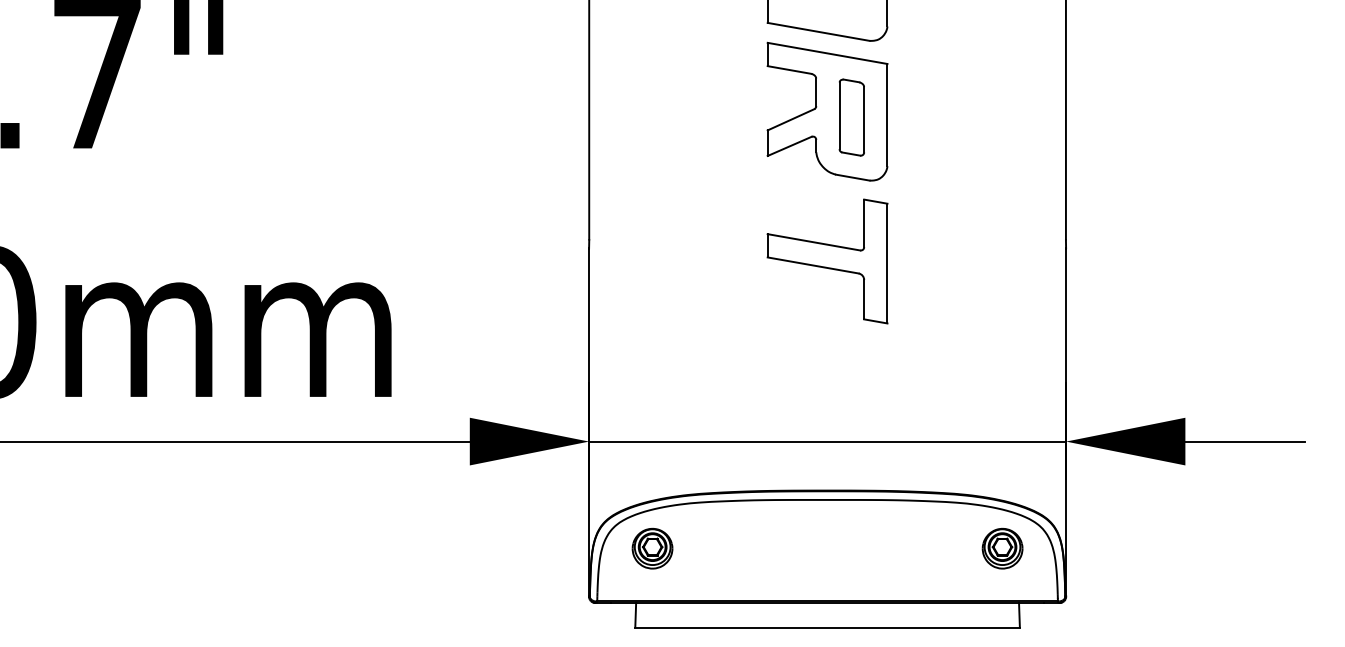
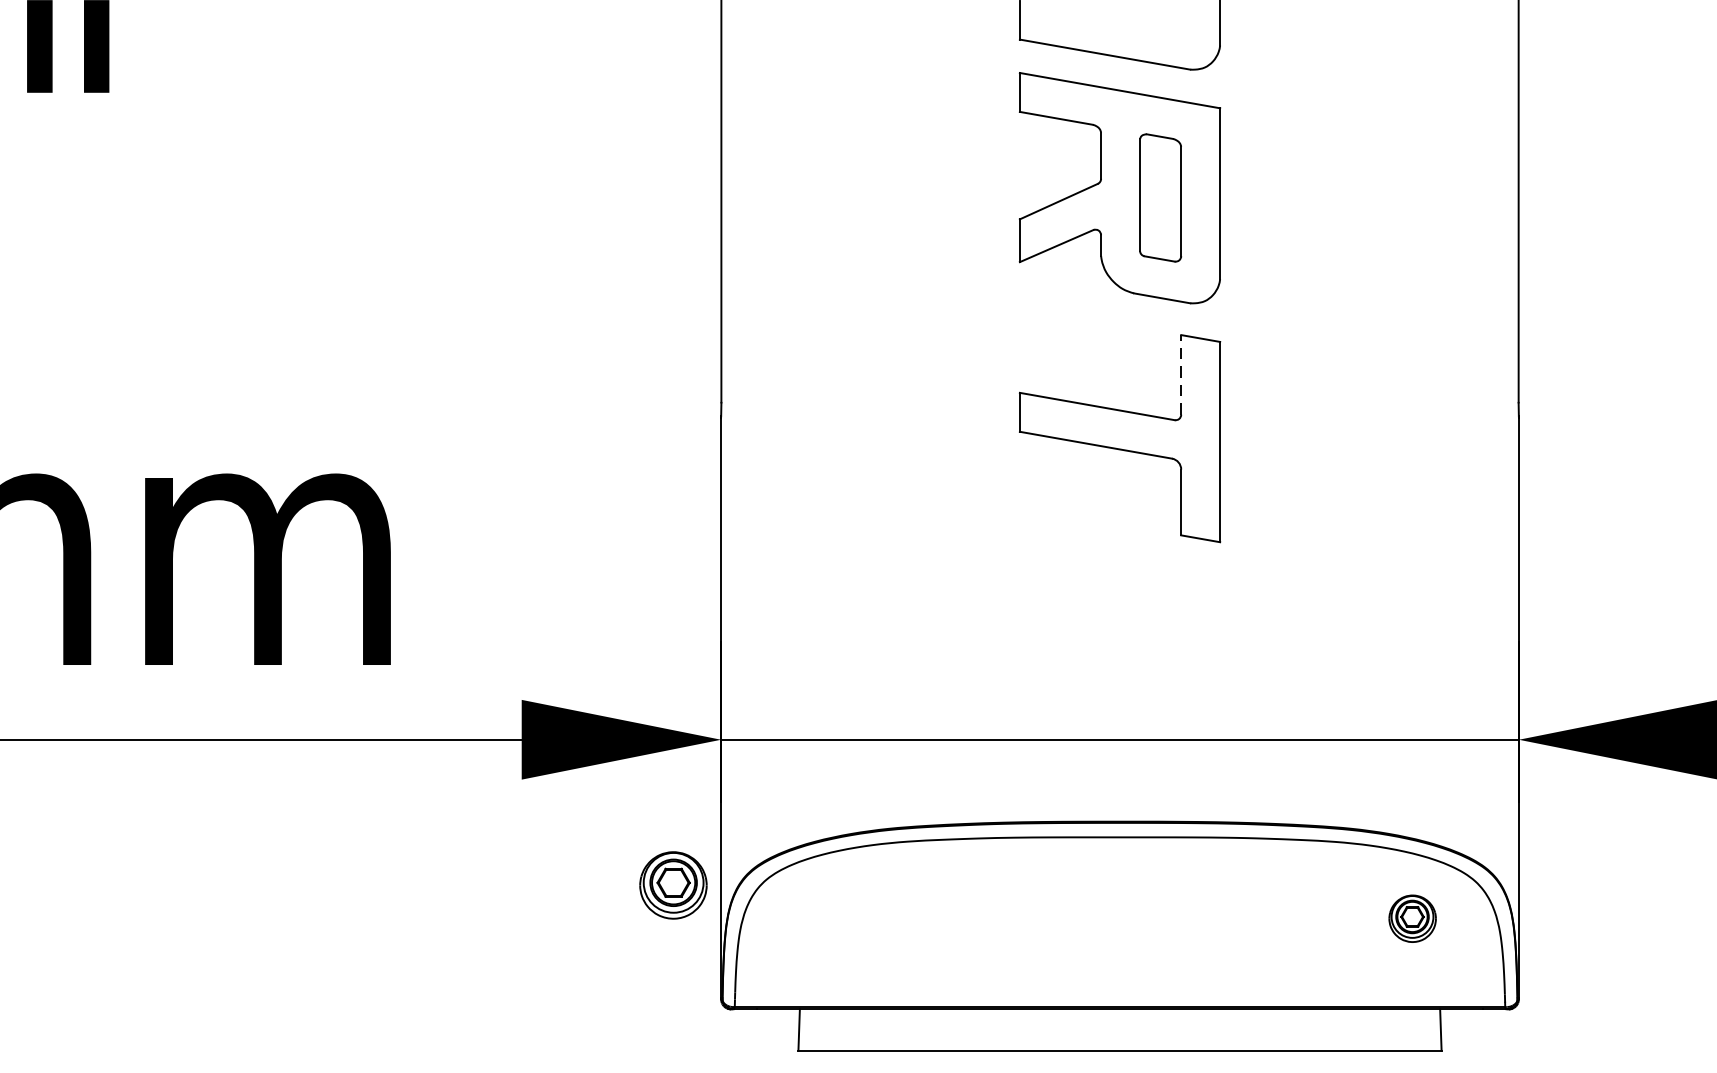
line: (864, 223) -> (1181, 375), solid -> dashed
part: (652, 548) -> (673, 885), moved
part: (1002, 548) -> (1412, 918), size x0.7

